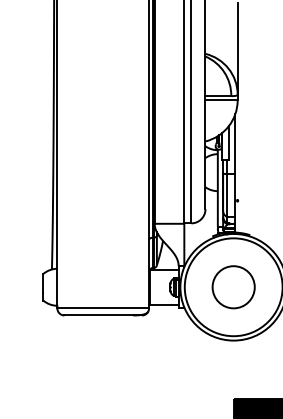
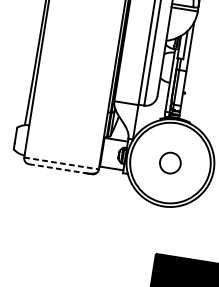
circle: (233, 287) -> (170, 163), size x0.6
line: (103, 308) -> (61, 163), solid -> dashed
line: (99, 315) -> (57, 168), solid -> dashed

